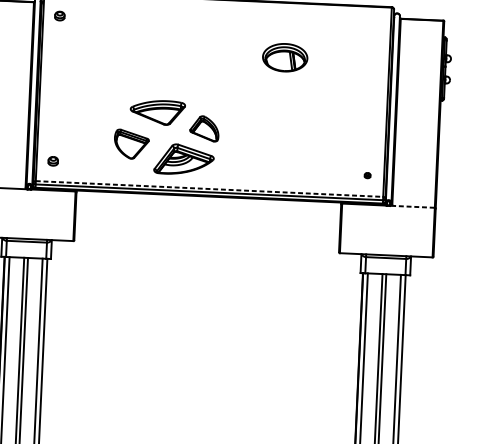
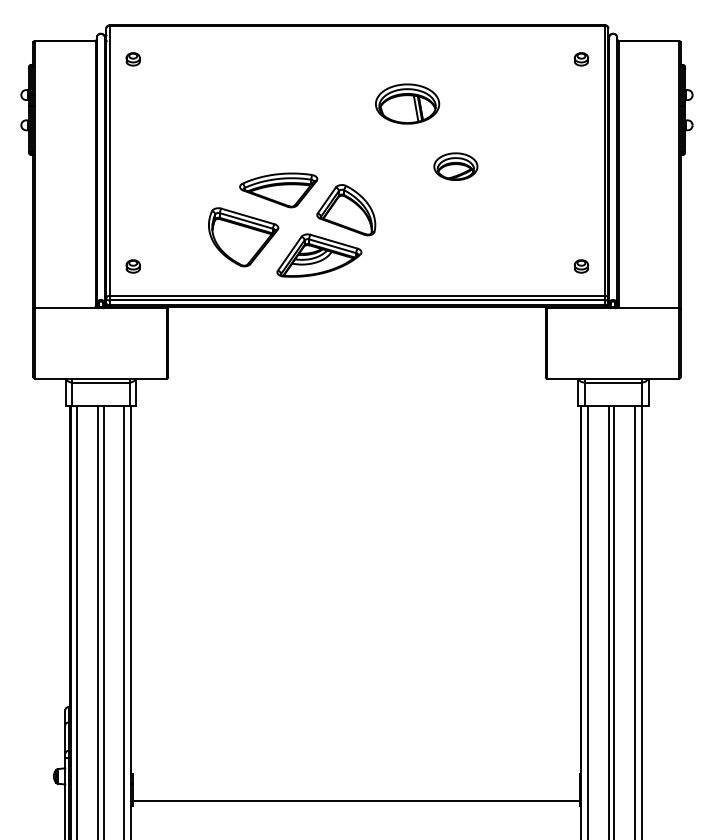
part: (374, 30) -> (581, 59), added
part: (285, 57) -> (407, 103), moved
part: (282, 101) -> (455, 166), added
part: (204, 128) -> (346, 210), size x1.43
part: (131, 144) -> (243, 237), size x1.43
part: (367, 175) -> (581, 266), size x1.67
line: (209, 188) -> (357, 295), dashed -> solid
line: (413, 206) -> (648, 307), dashed -> solid

